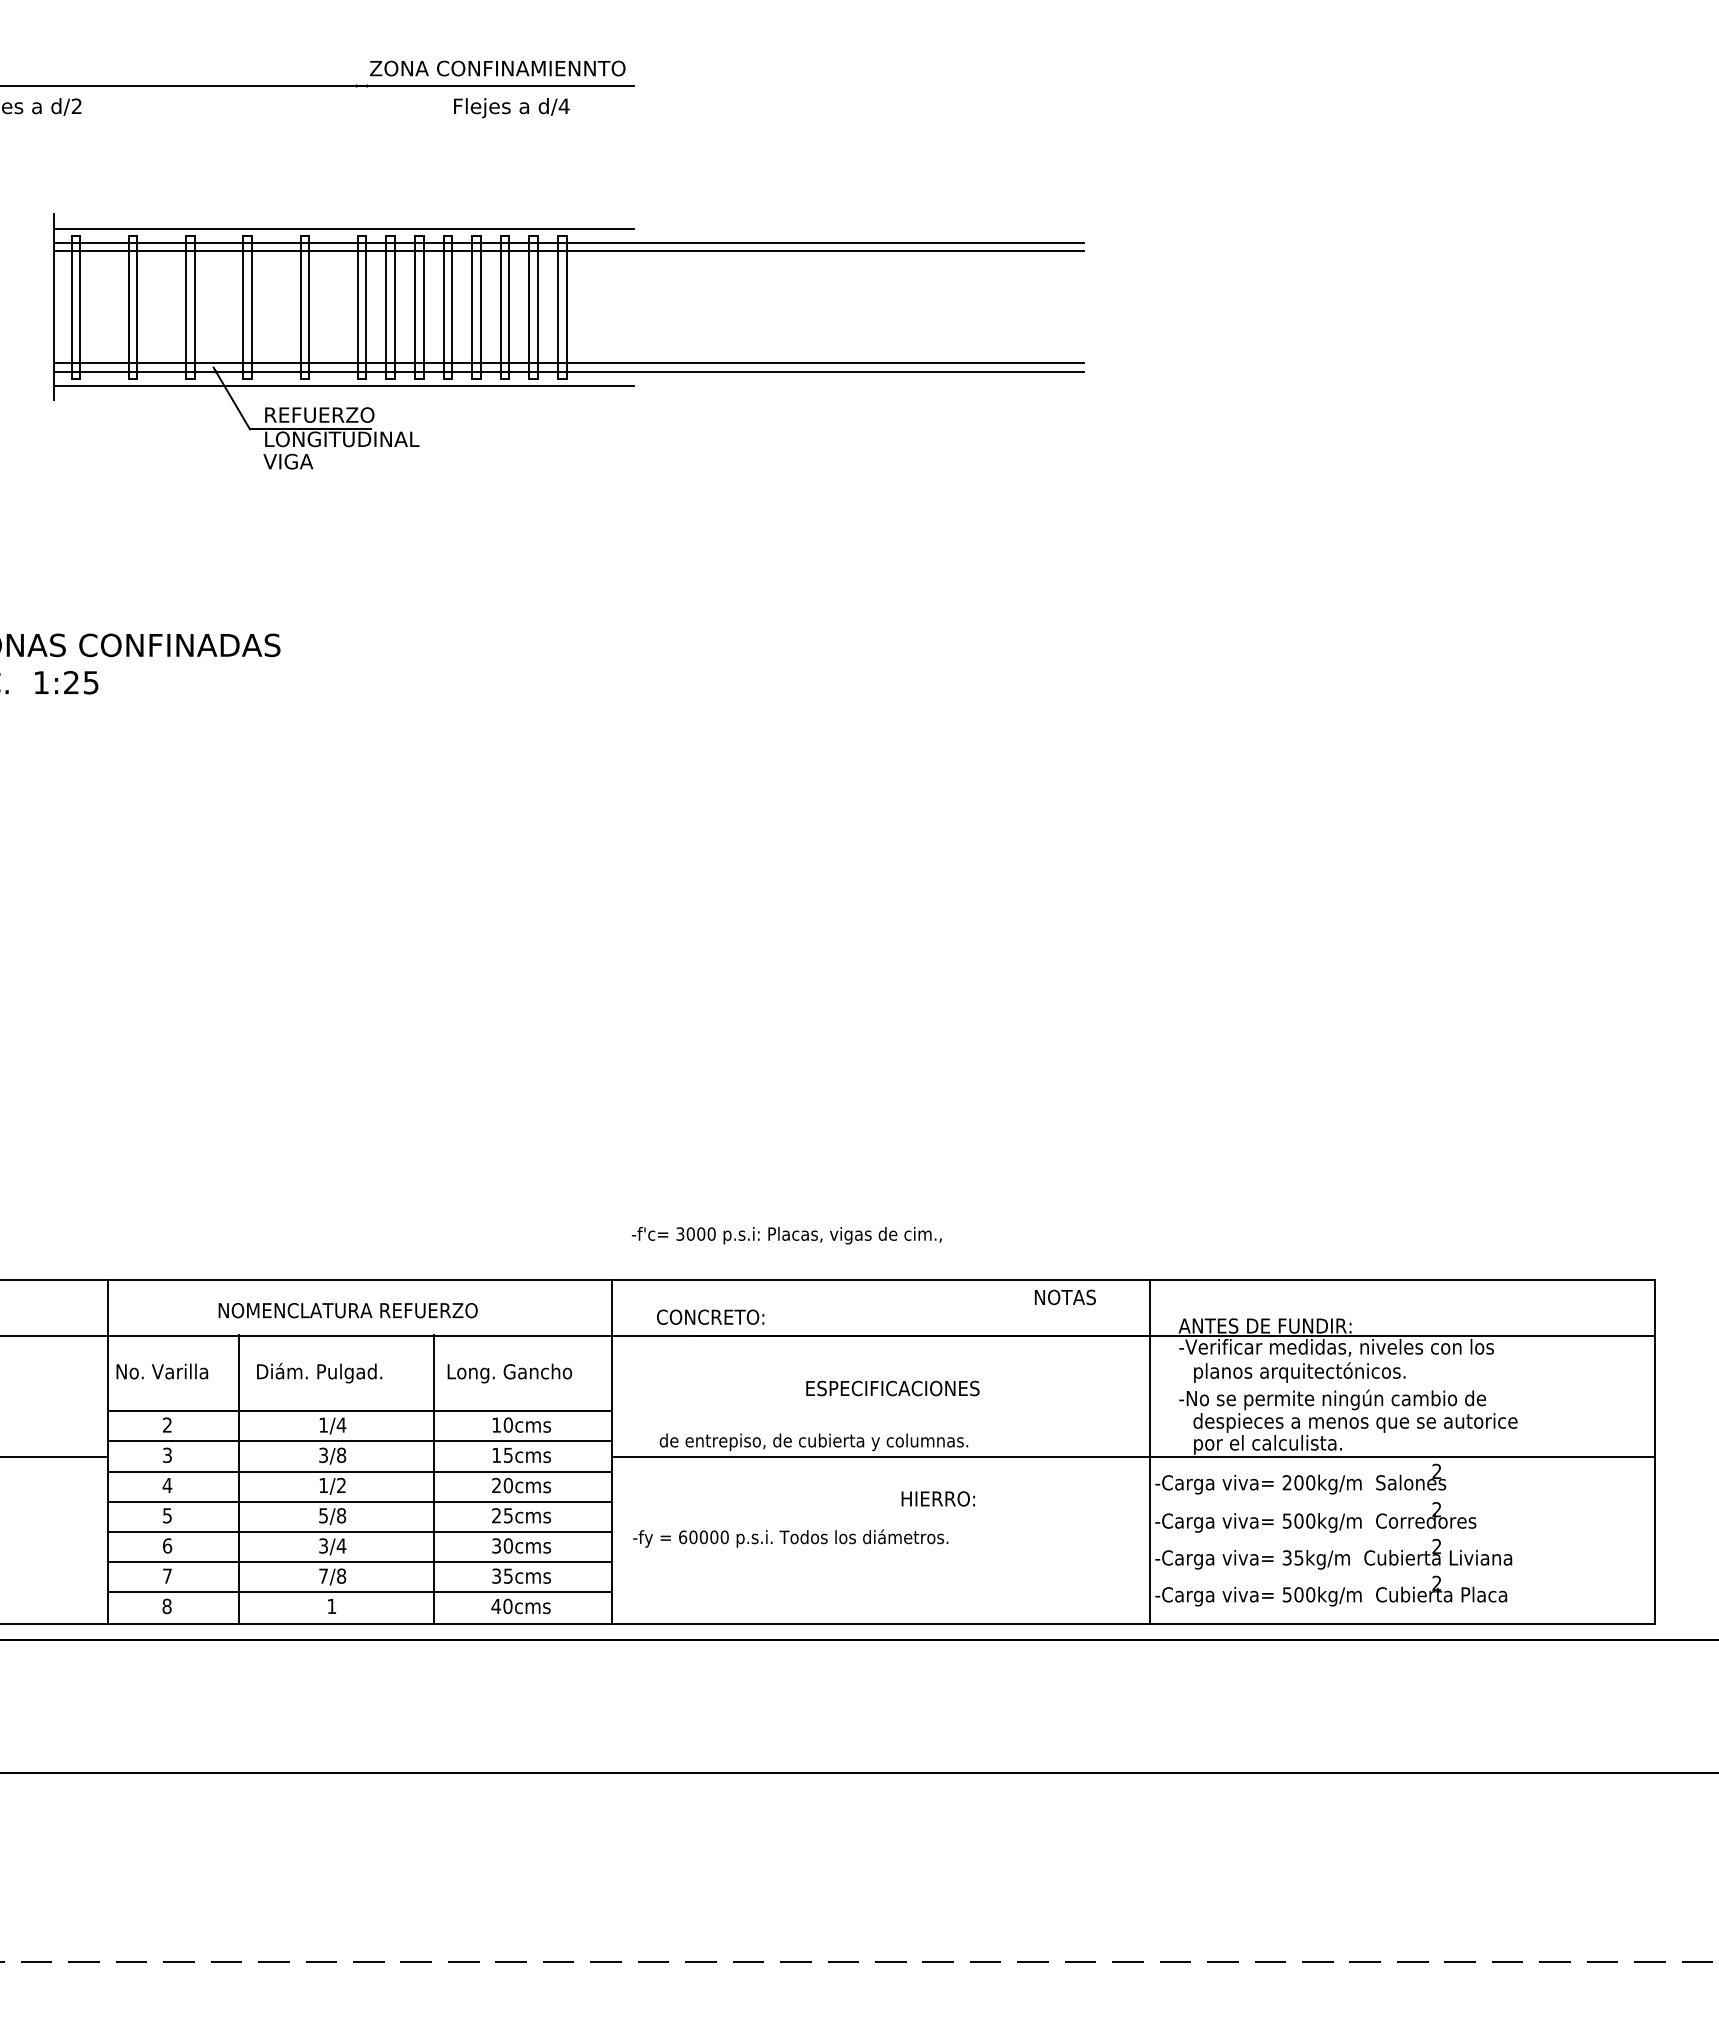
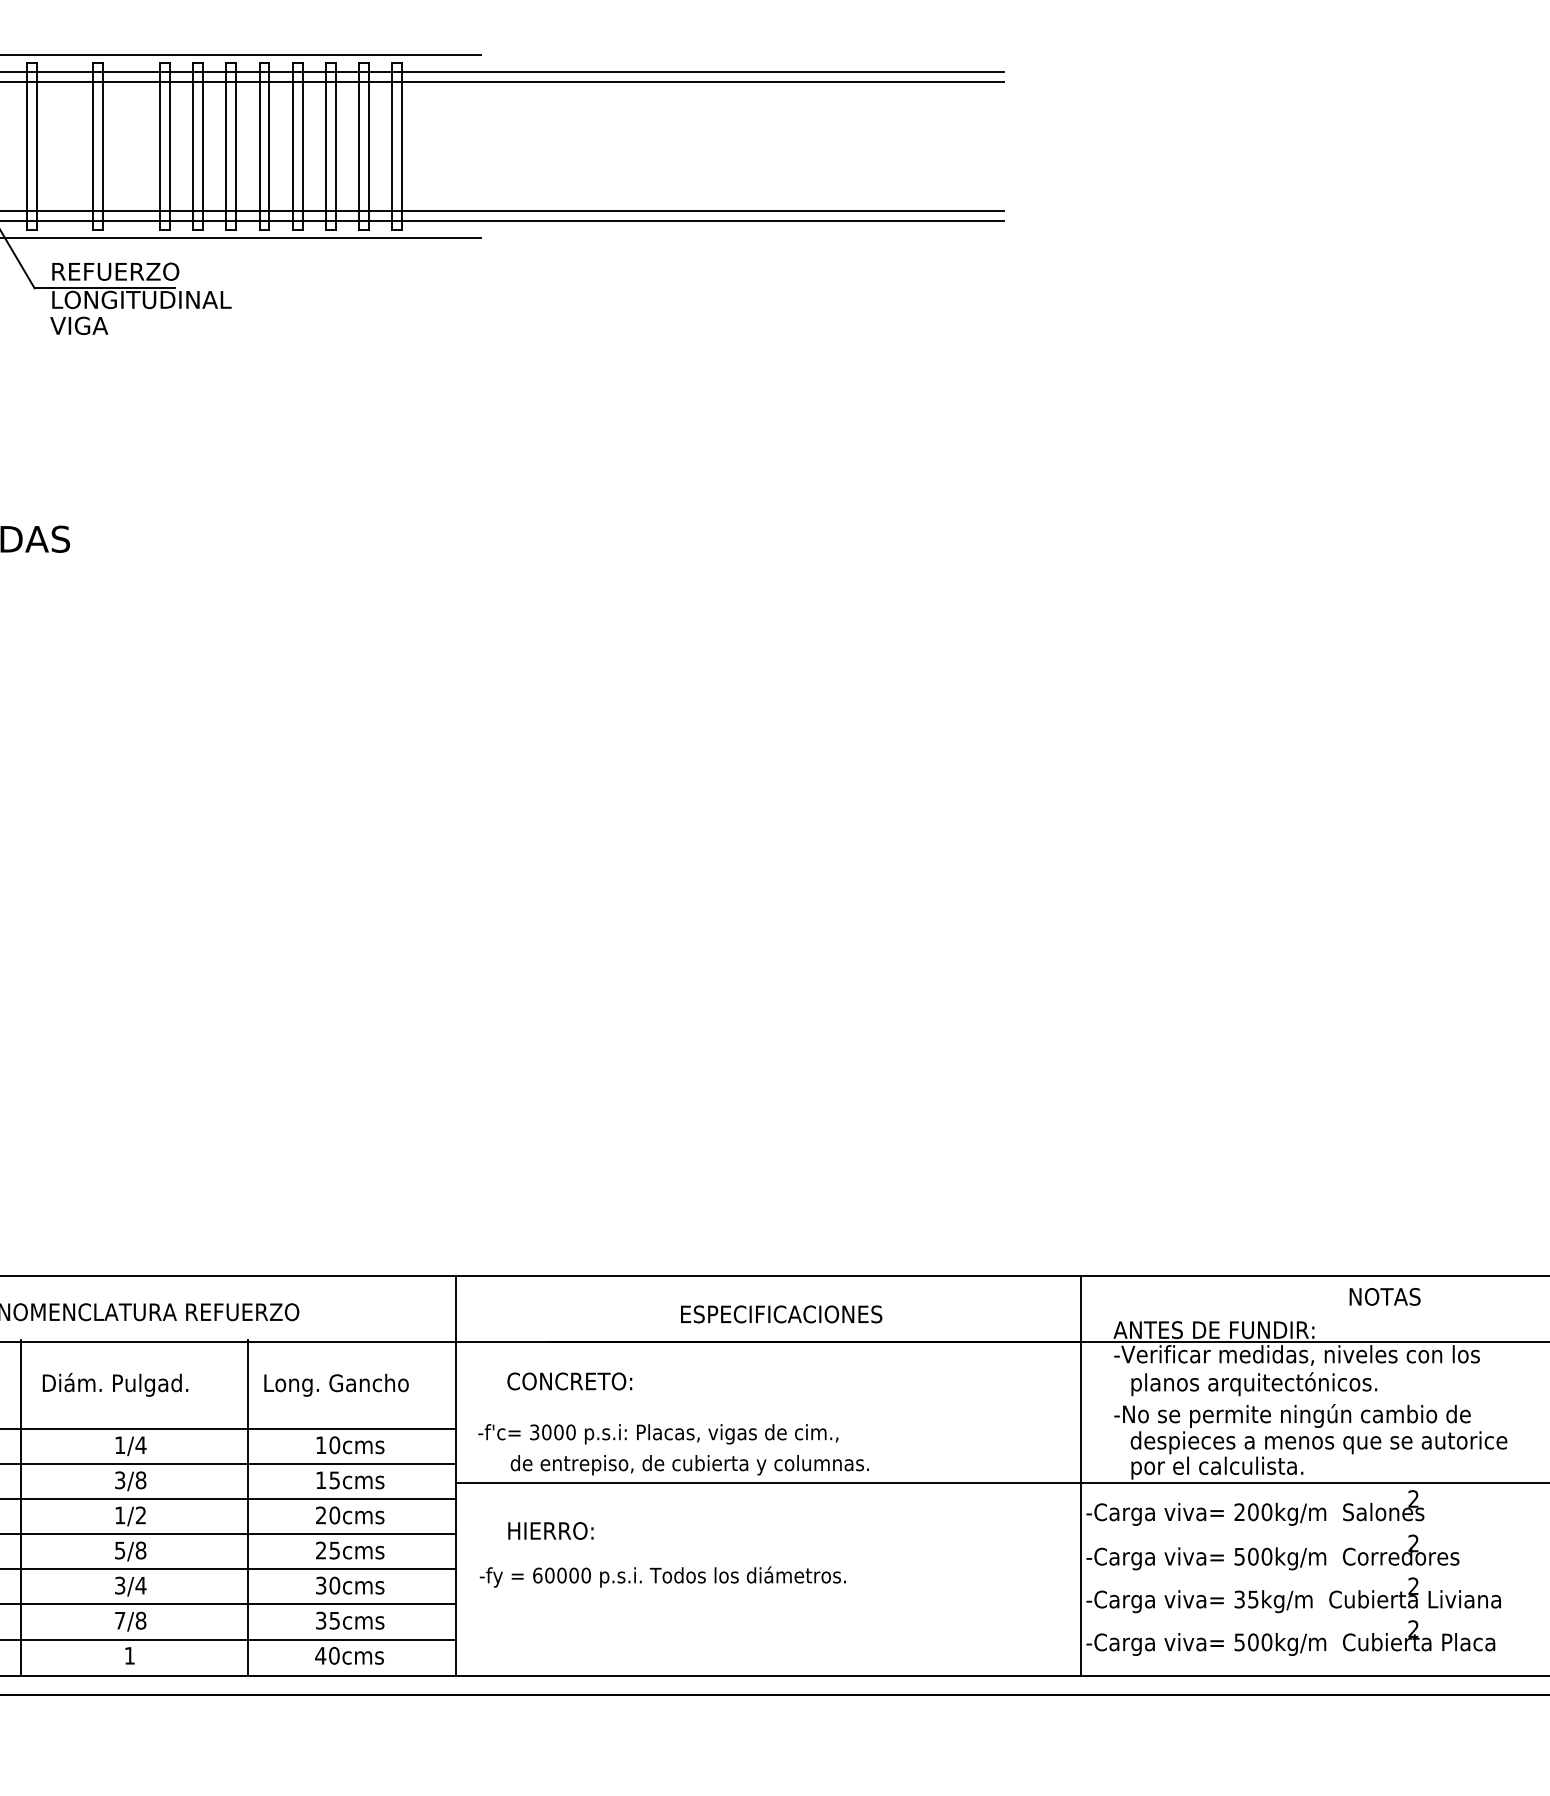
text: (786, 1235) -> (657, 1434), moved
text: (1065, 1297) -> (1385, 1296), moved
text: (710, 1316) -> (569, 1380), moved
text: (892, 1388) -> (781, 1314), moved
text: (937, 1498) -> (549, 1530), moved

